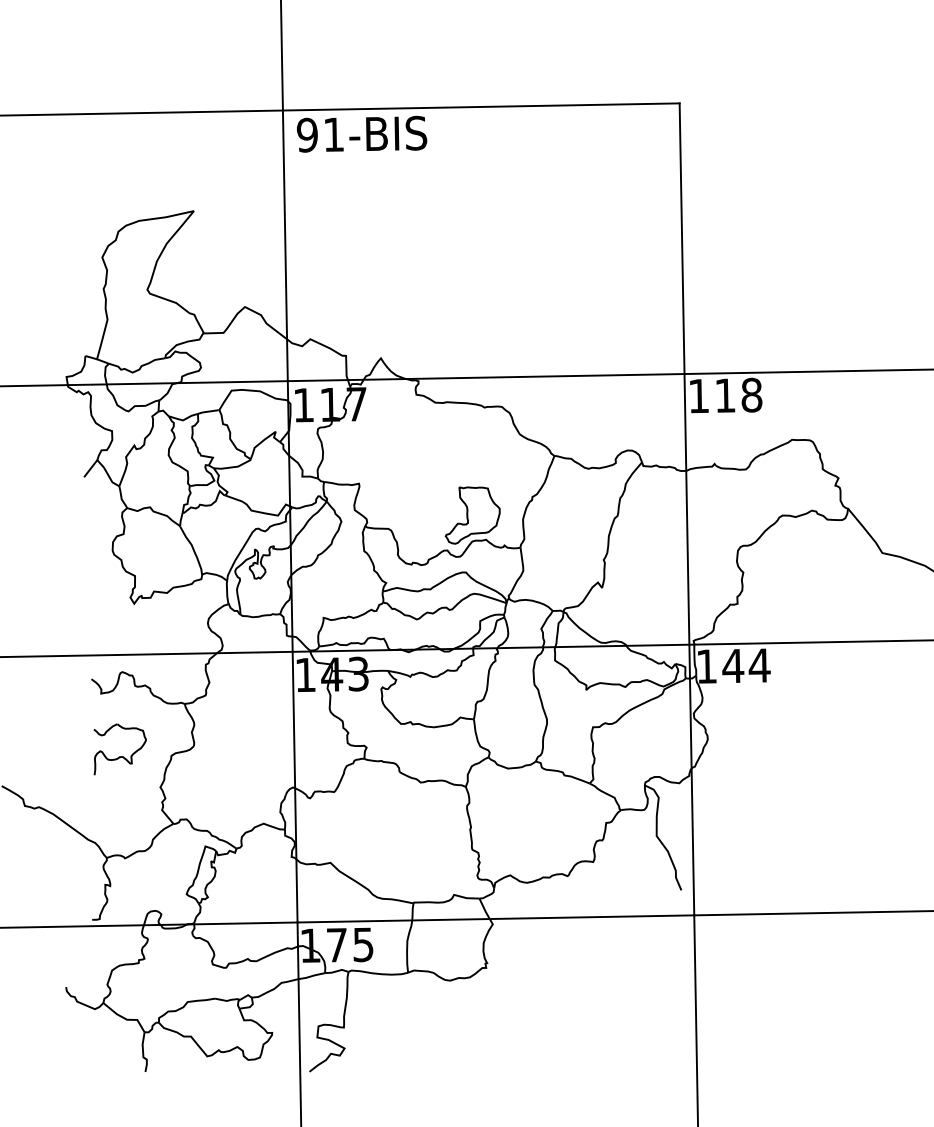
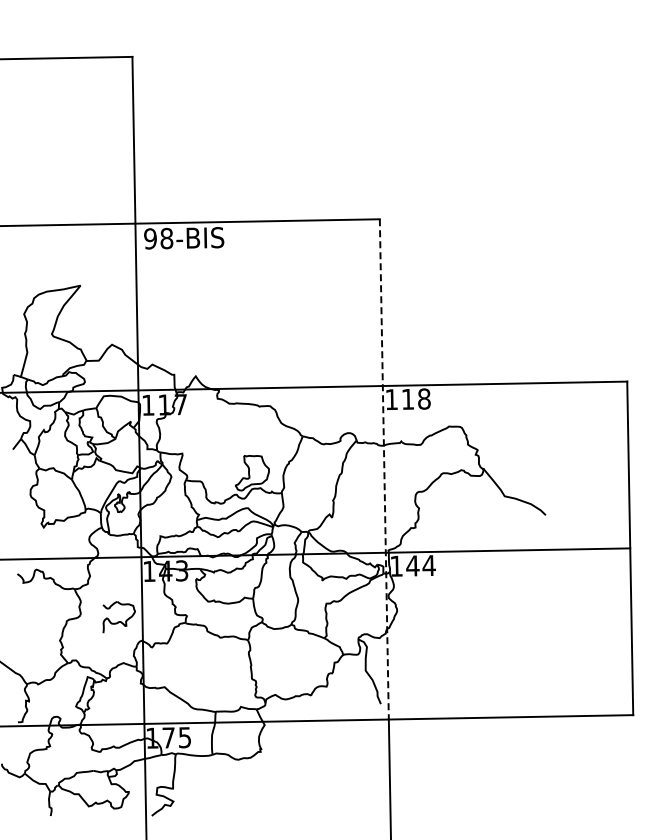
text: (333, 134) -> (166, 238), 91-BIS -> 98-BIS
line: (687, 509) -> (384, 469), solid -> dashed
part: (119, 749) -> (118, 617), moved

